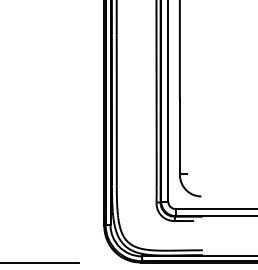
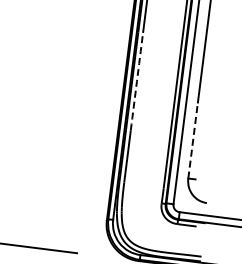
arc: (116, 84) -> (136, 81), solid -> dashed
line: (179, 136) -> (192, 140), solid -> dashed

